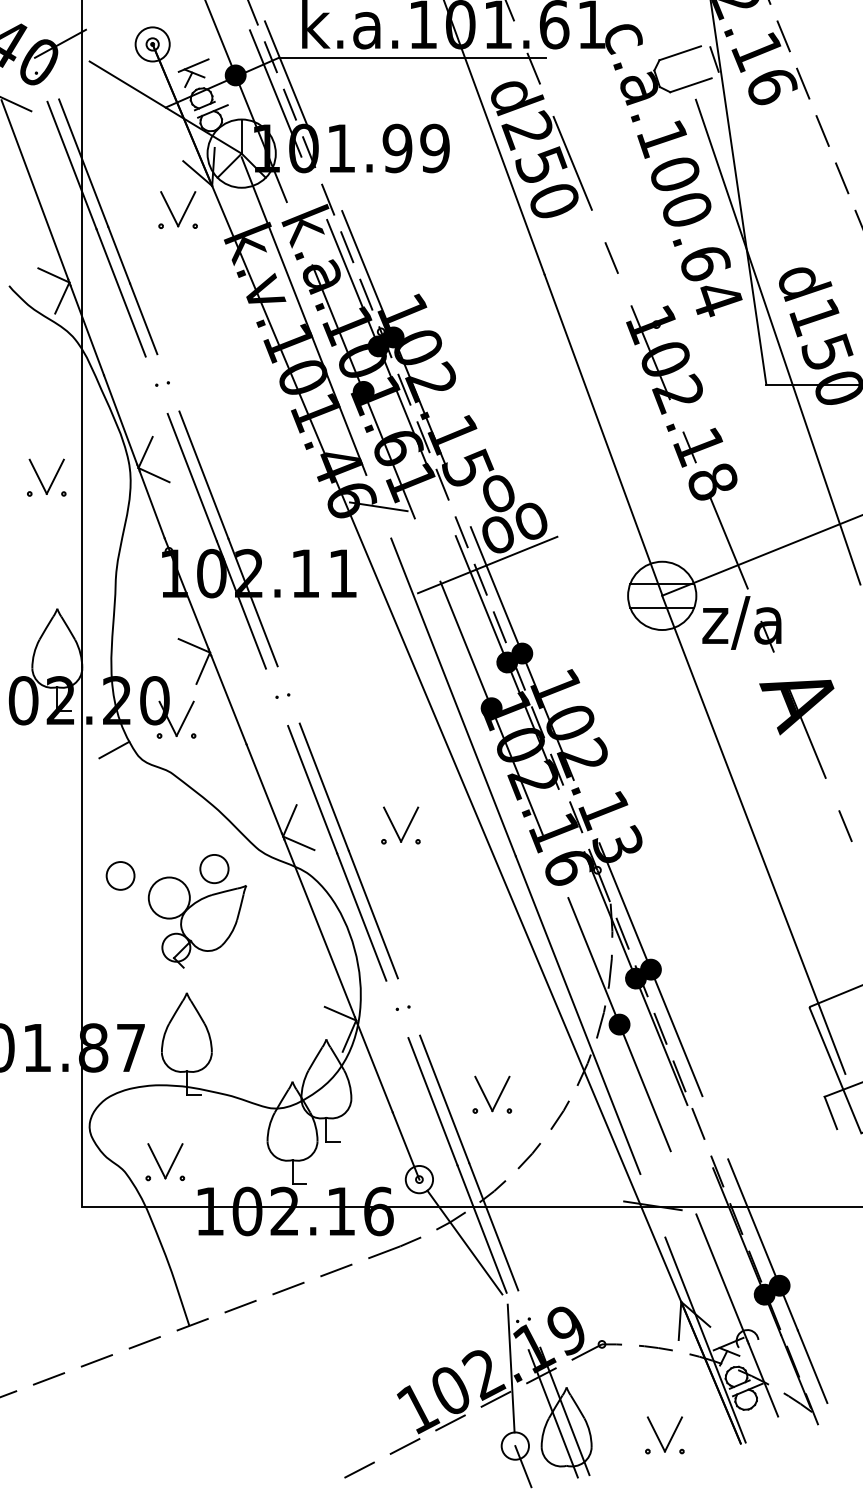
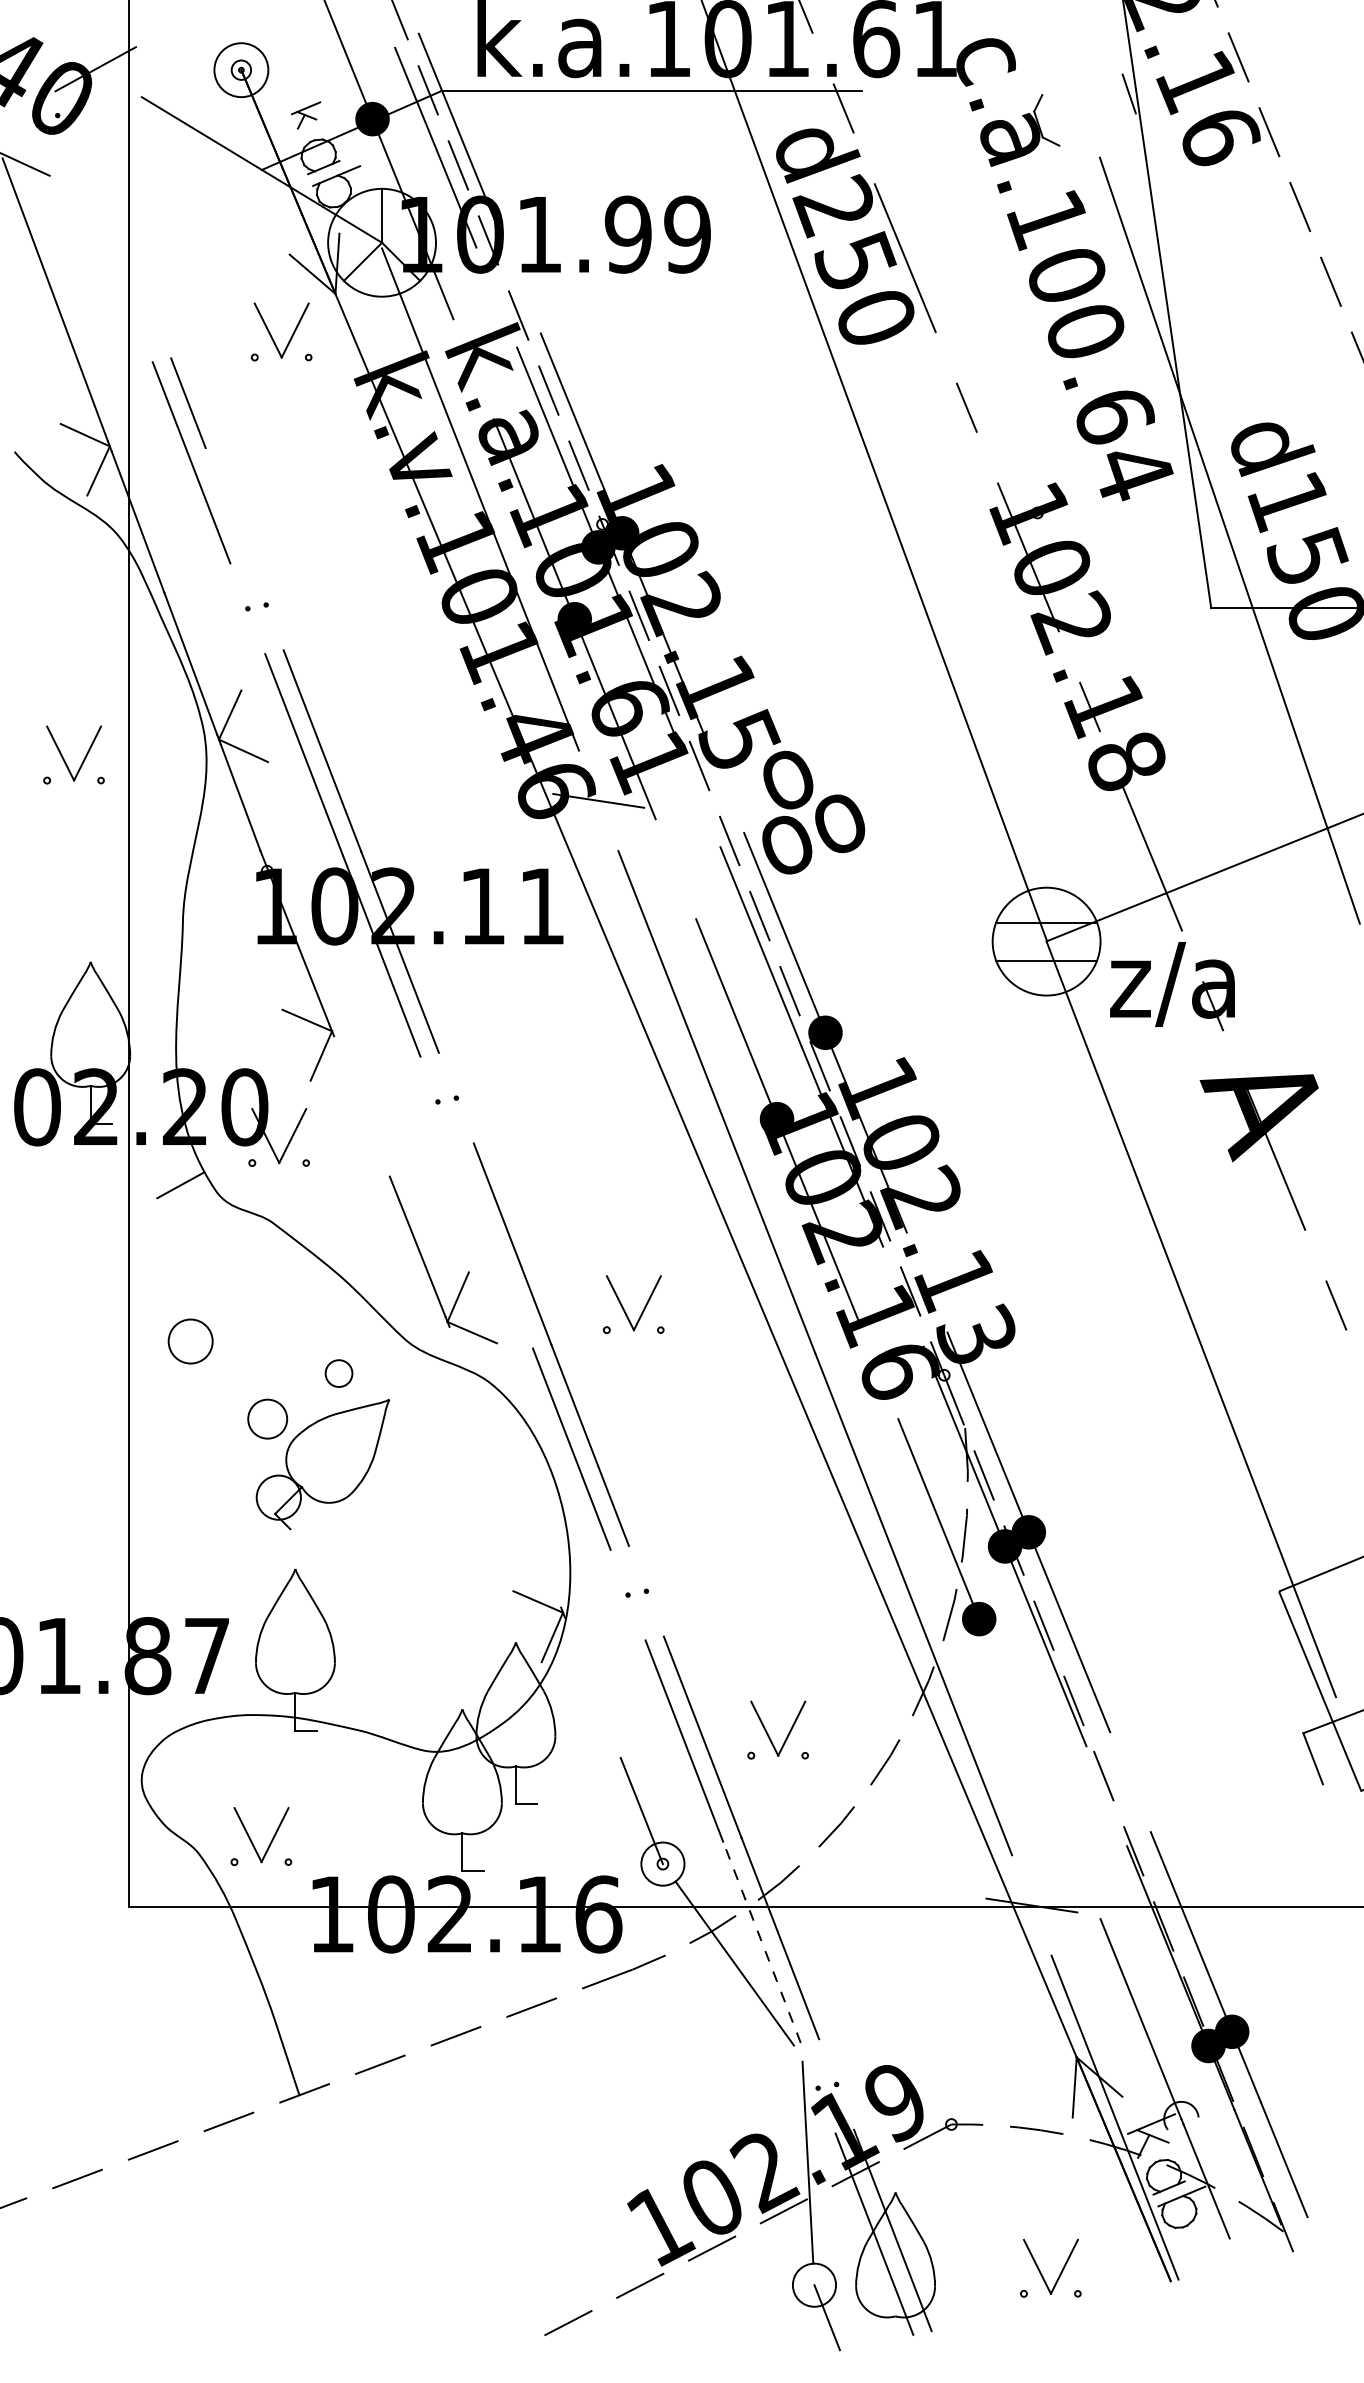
line: (679, 53) -> (1073, 84), removed
part: (193, 72) -> (305, 114), size x0.6
line: (690, 85) -> (1091, 135), removed
line: (83, 162) -> (132, 256), removed
line: (71, 165) -> (113, 261), removed
line: (143, 318) -> (226, 503), removed
line: (487, 564) -> (770, 892), removed
fill: (507, 662) -> (802, 1046), removed
line: (228, 699) -> (361, 1105), removed
line: (312, 789) -> (493, 1247), removed
circle: (214, 869) -> (339, 1374), size x0.6
circle: (120, 875) -> (190, 1340), moved
circle: (168, 897) -> (266, 1418), size x0.6
line: (319, 928) -> (505, 1467), removed
line: (374, 1067) -> (591, 1686), removed
line: (644, 1087) -> (1018, 1718), removed
line: (481, 1228) -> (761, 1941), solid -> dashed

